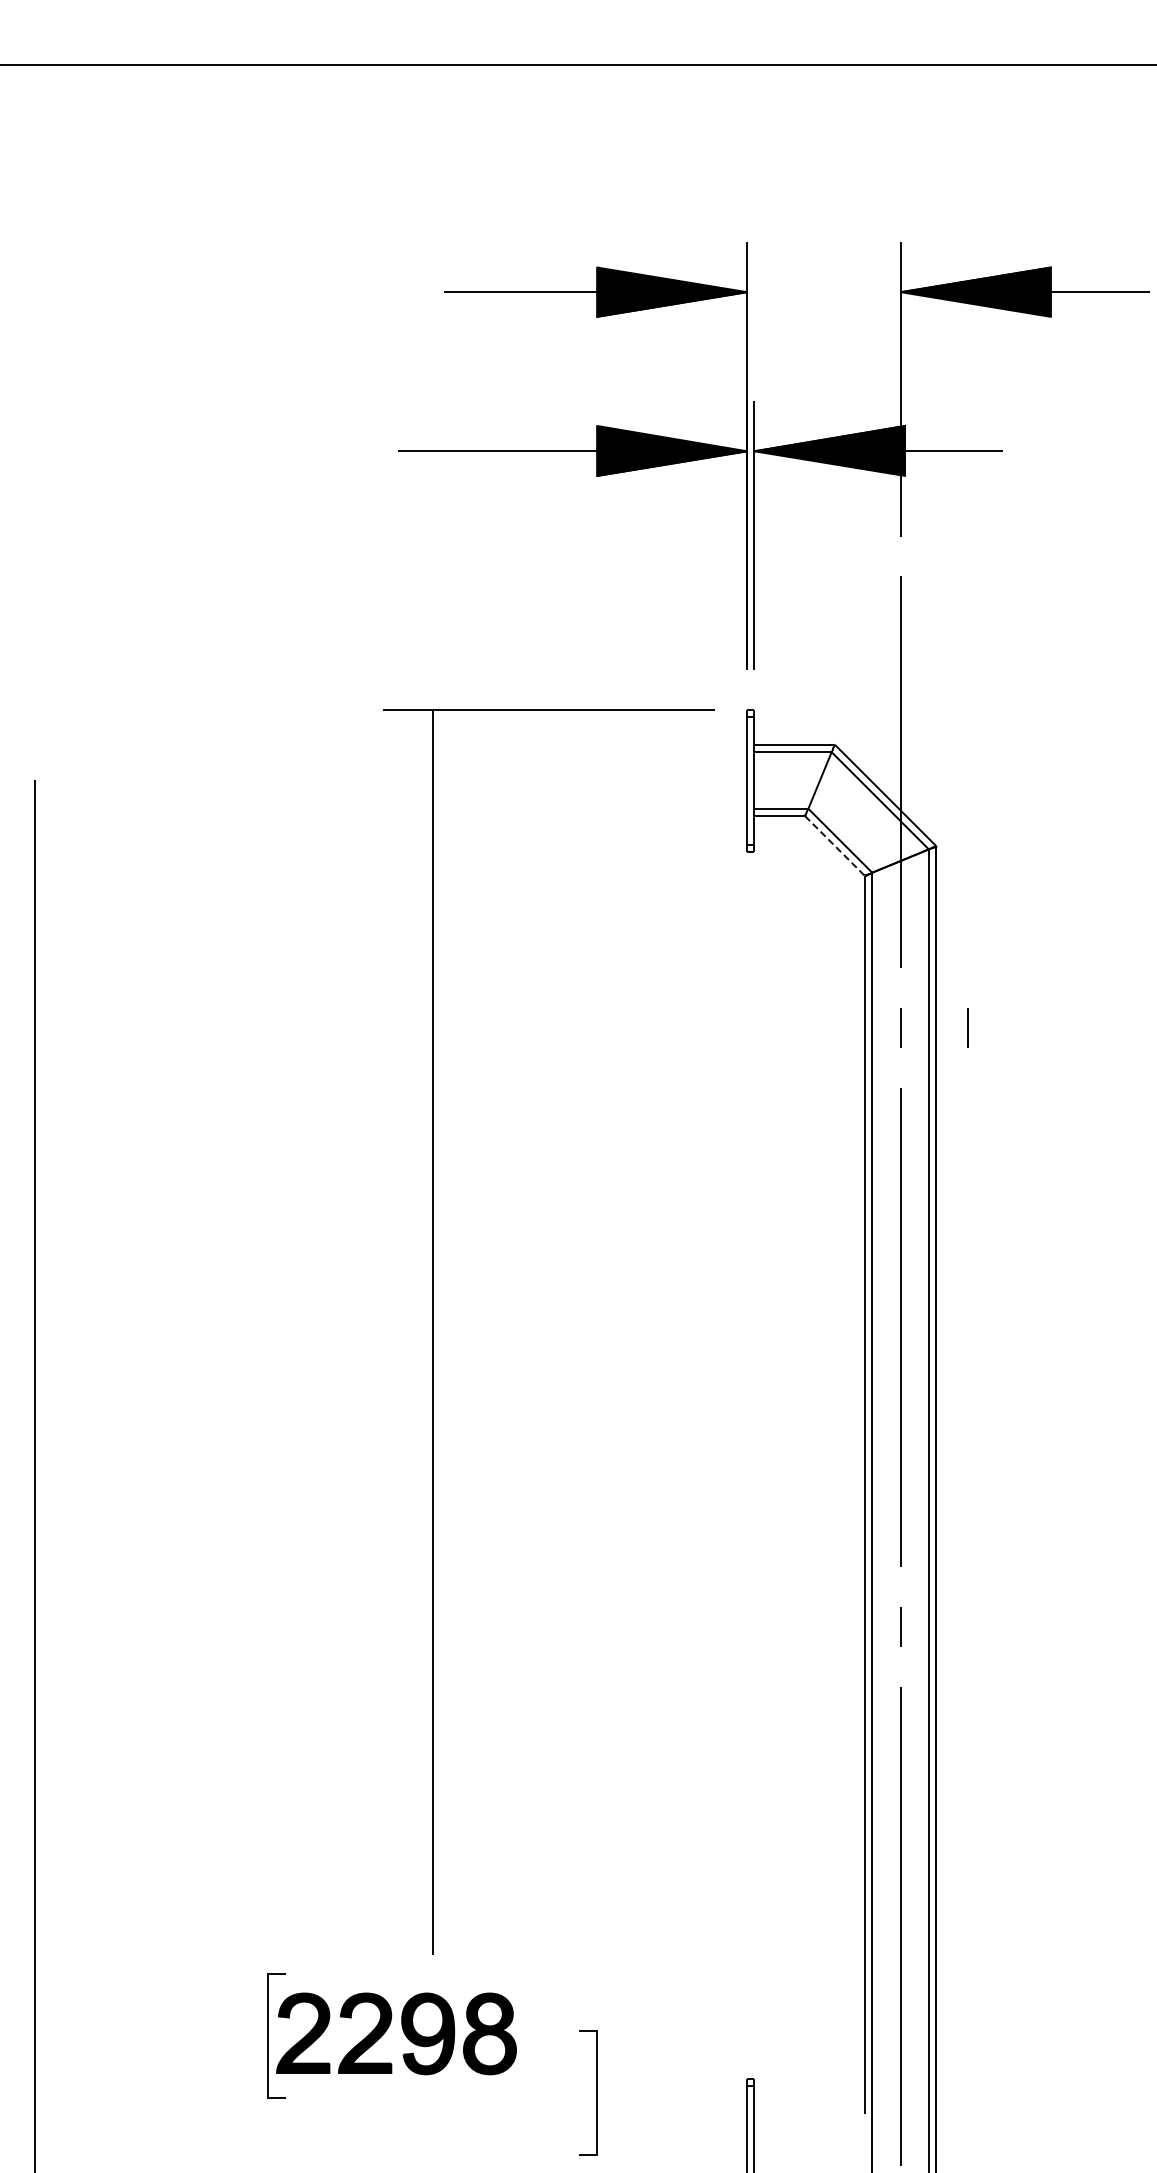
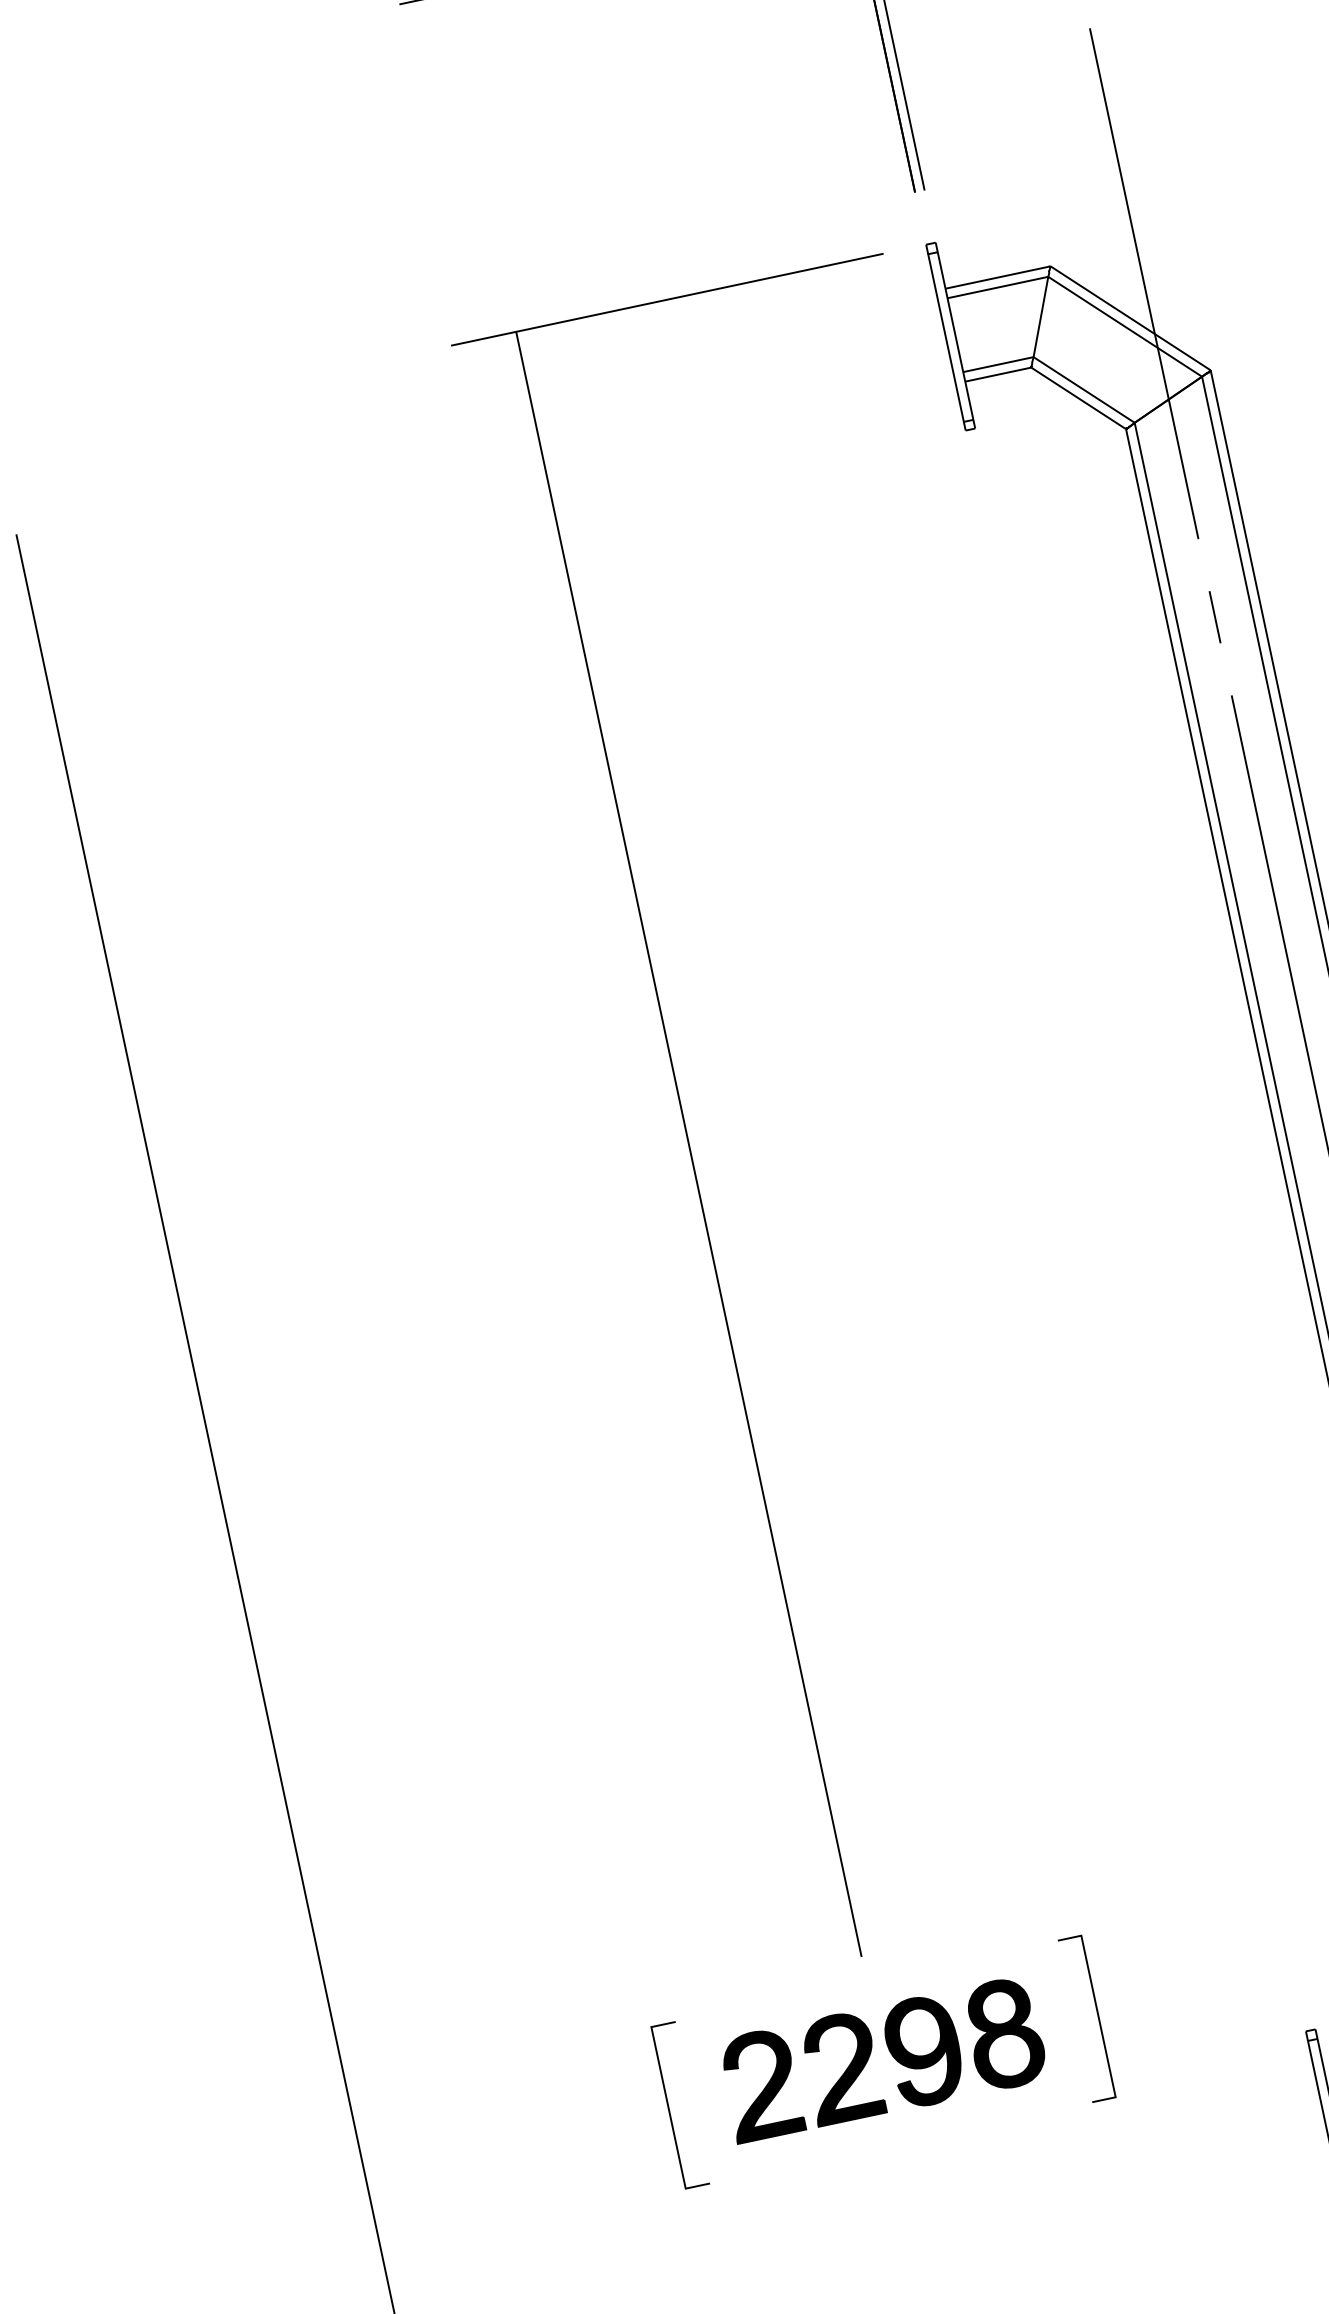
line: (835, 846) -> (1079, 398), dashed -> solid
line: (967, 1027) -> (1301, 598), removed
part: (402, 2030) -> (889, 2053), moved
line: (596, 2092) -> (1097, 2016), moved

